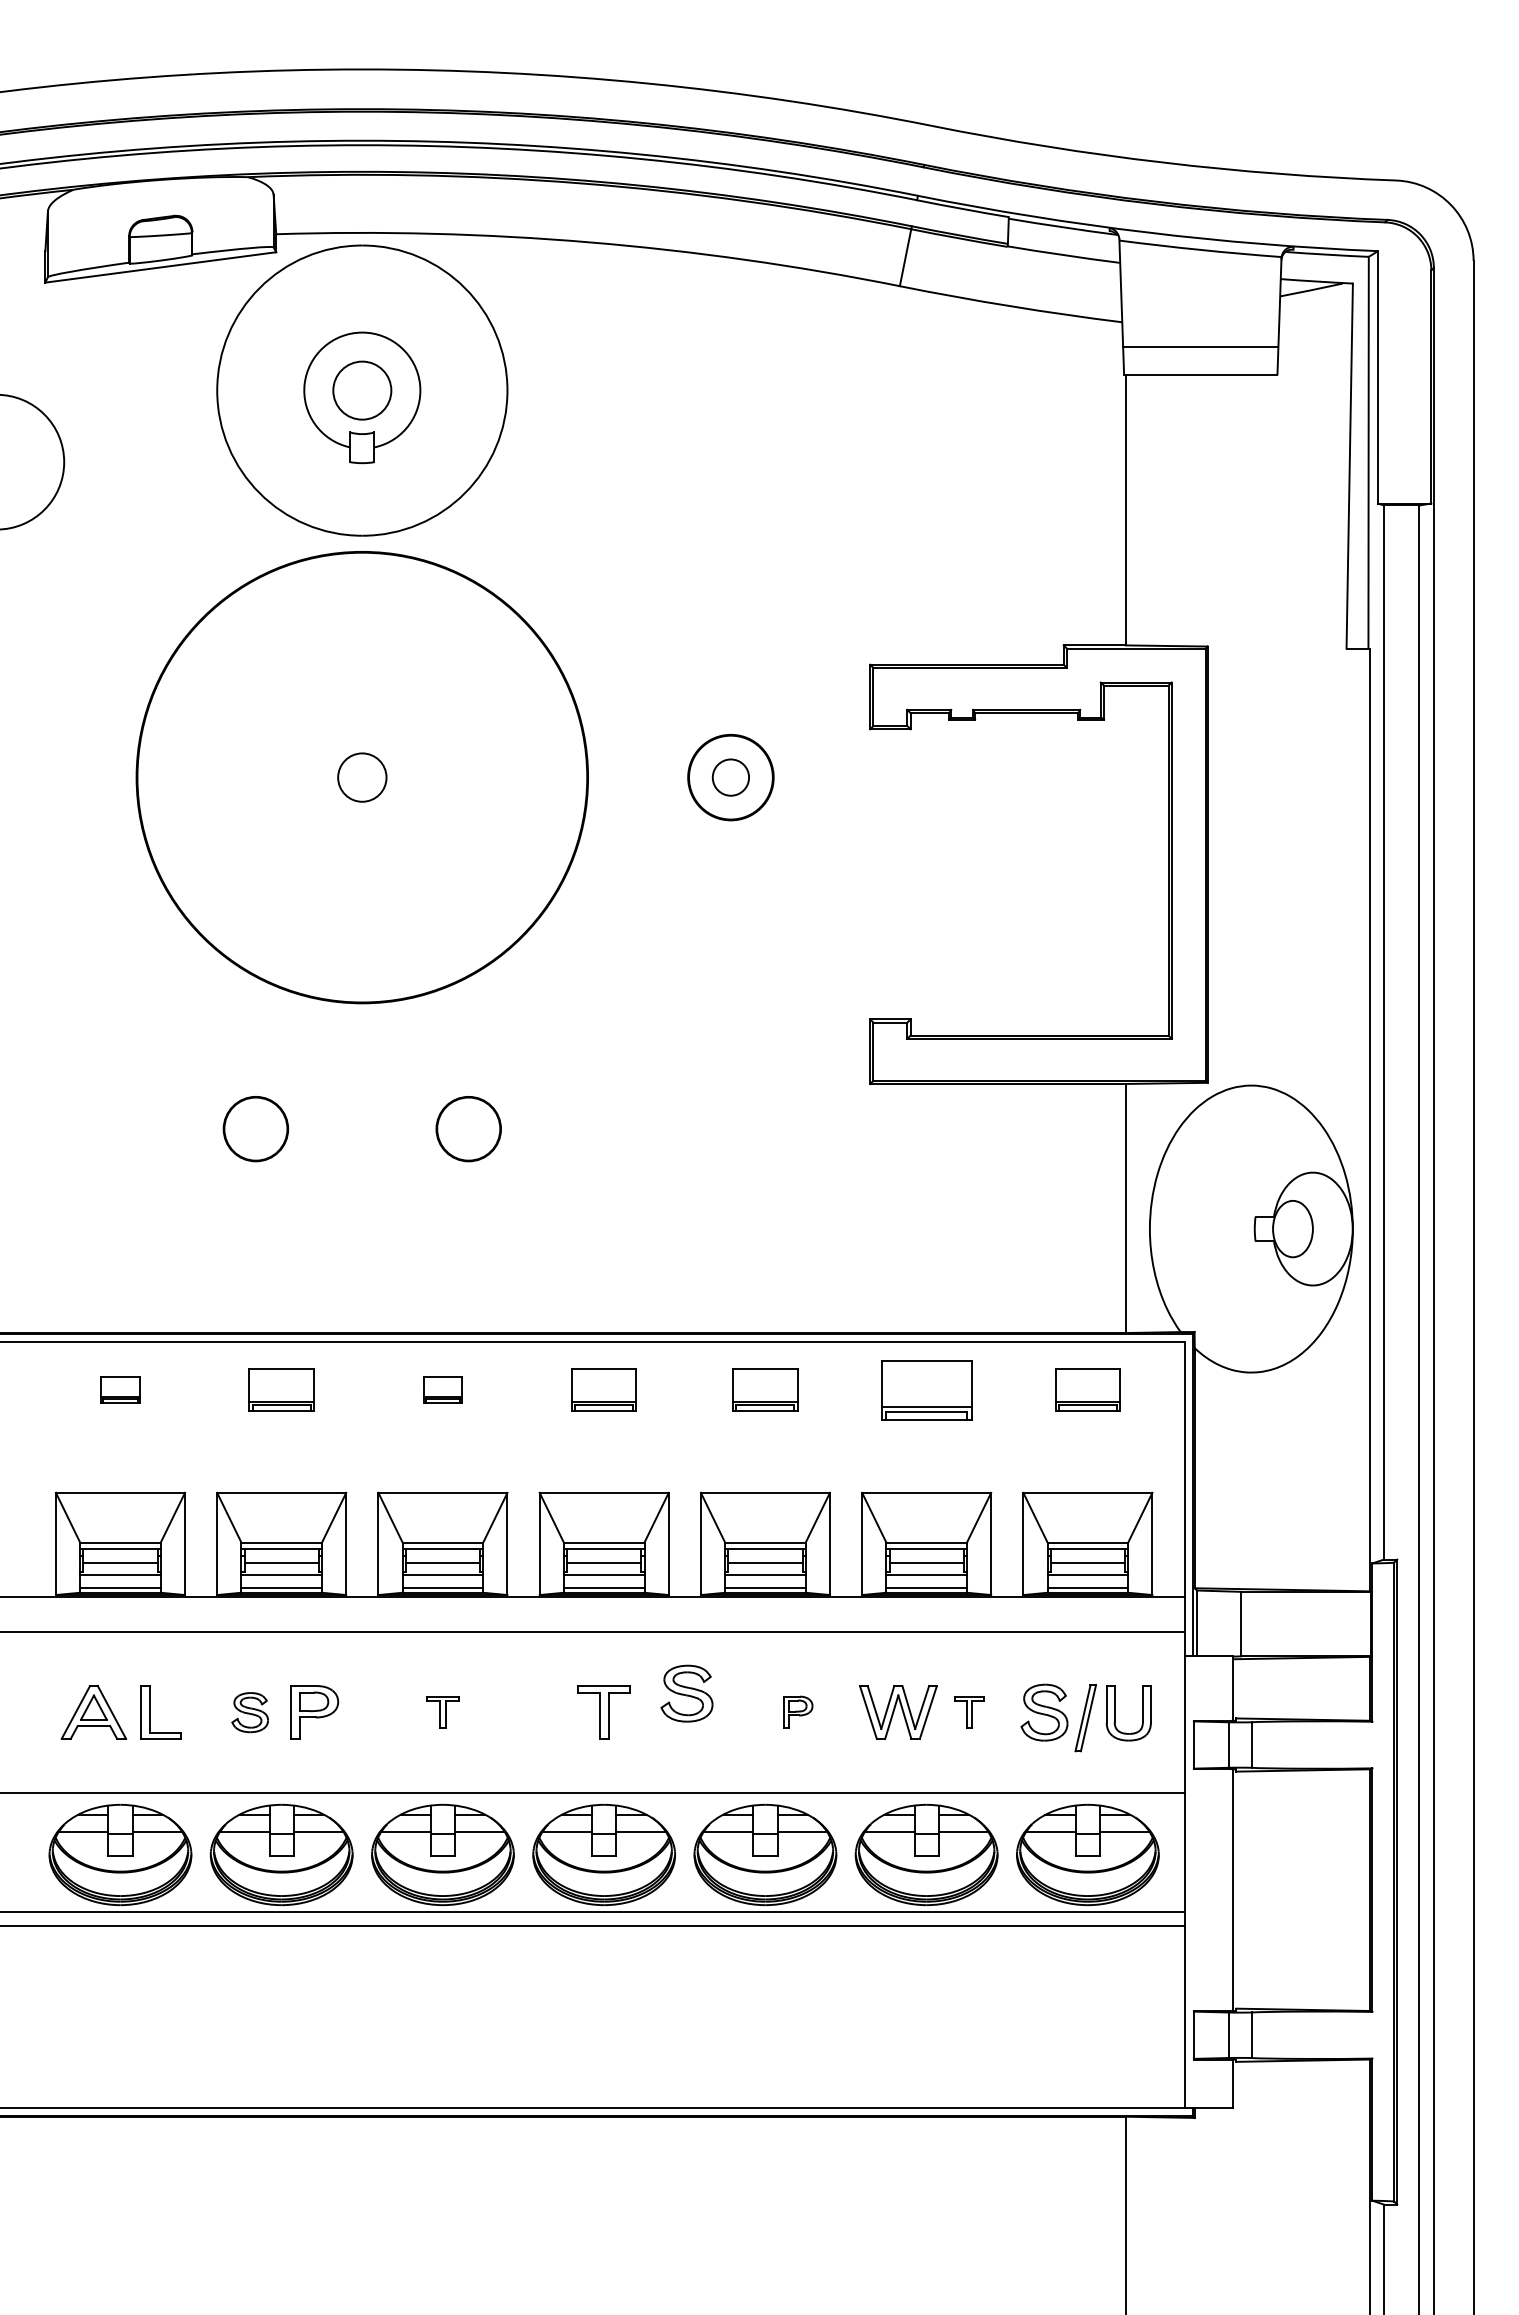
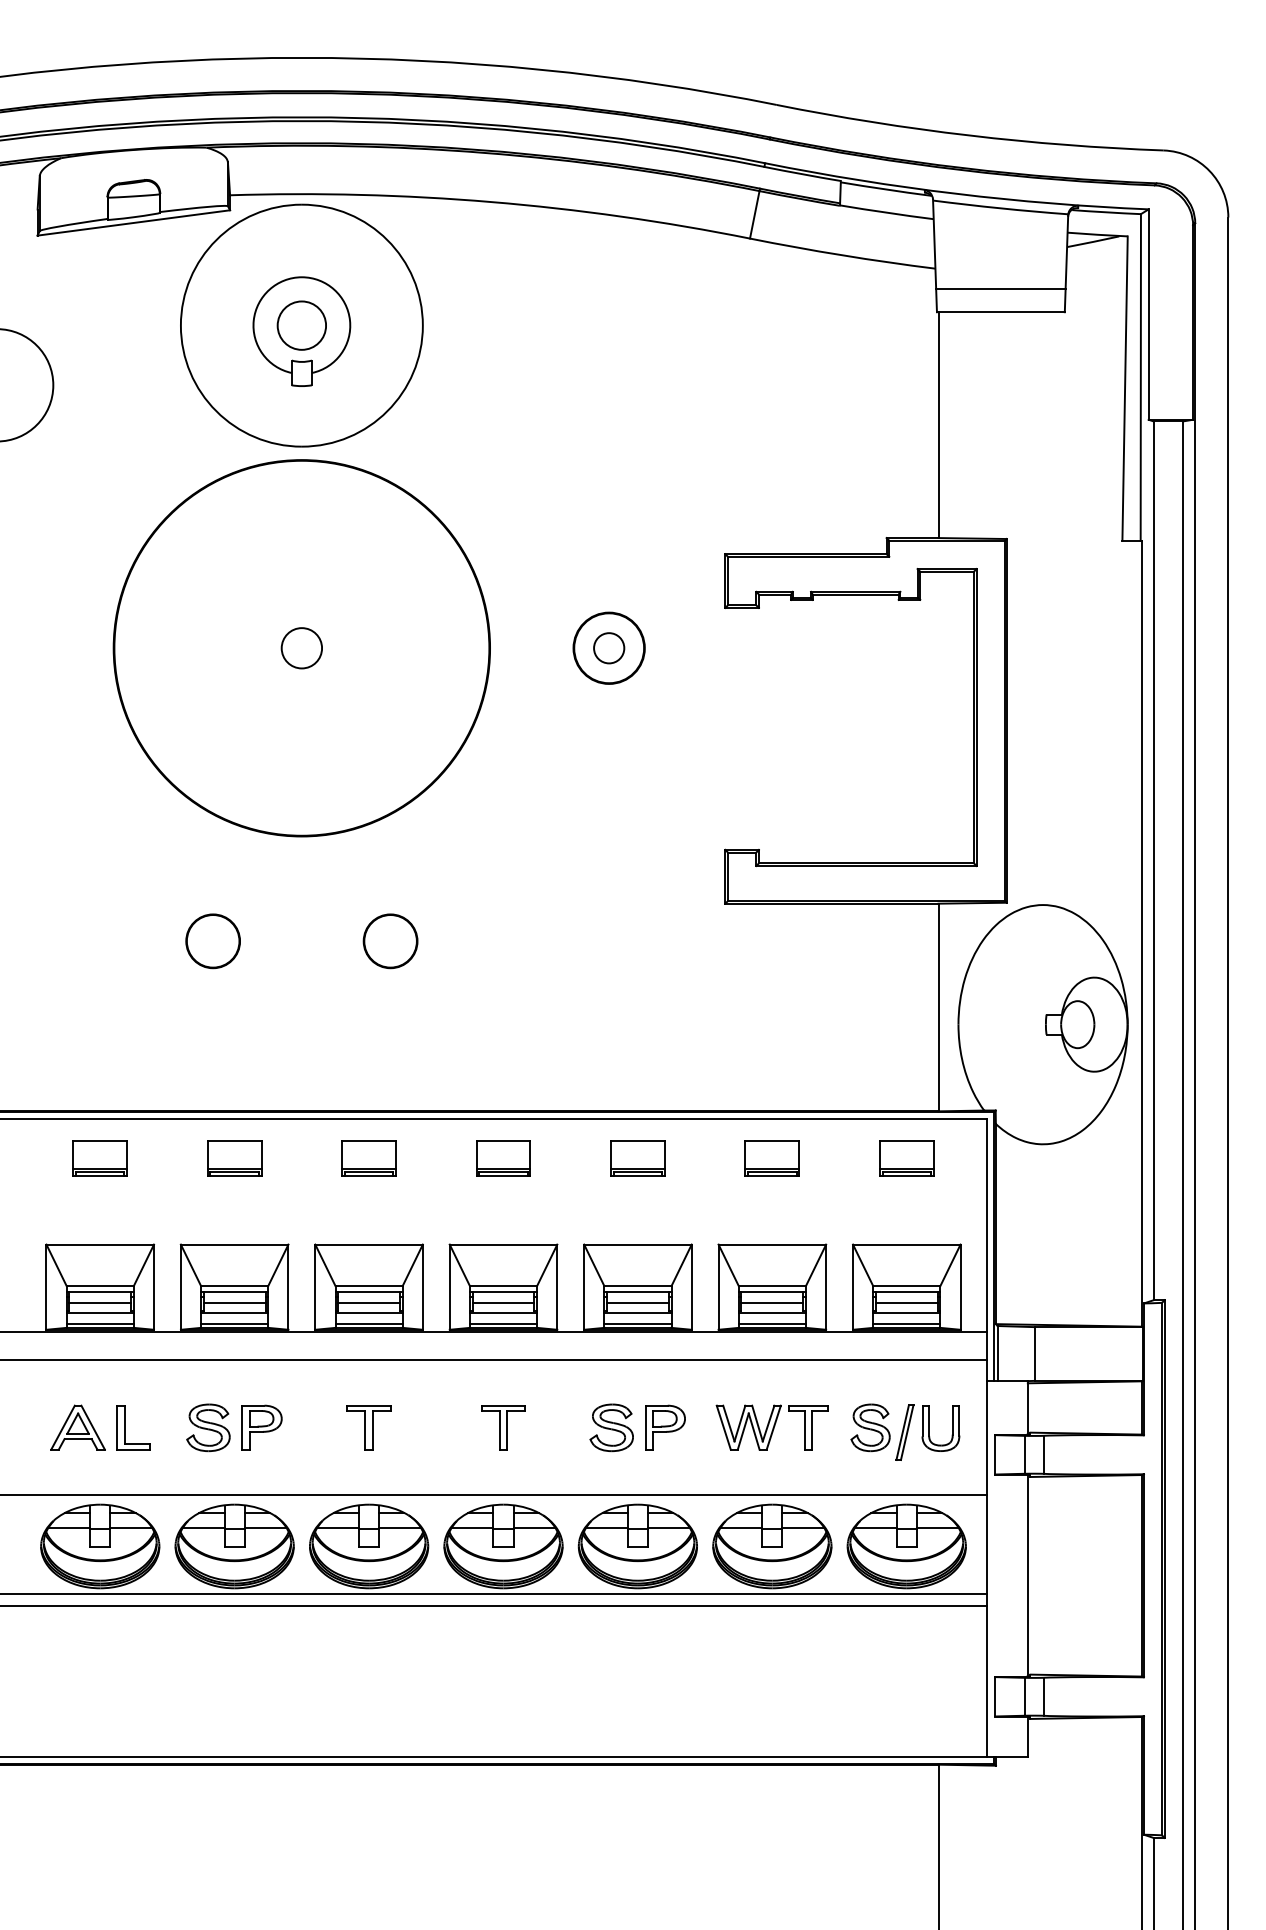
part: (120, 1389) -> (100, 1158), size x1.67
part: (442, 1389) -> (368, 1158), size x1.67
part: (926, 1389) -> (772, 1158), size x0.71
part: (686, 1693) -> (611, 1427), moved
part: (249, 1712) -> (207, 1427), size x1.43
part: (442, 1712) -> (368, 1427), size x1.67
part: (798, 1712) -> (665, 1427), size x1.67
part: (969, 1712) -> (808, 1427), size x1.67

